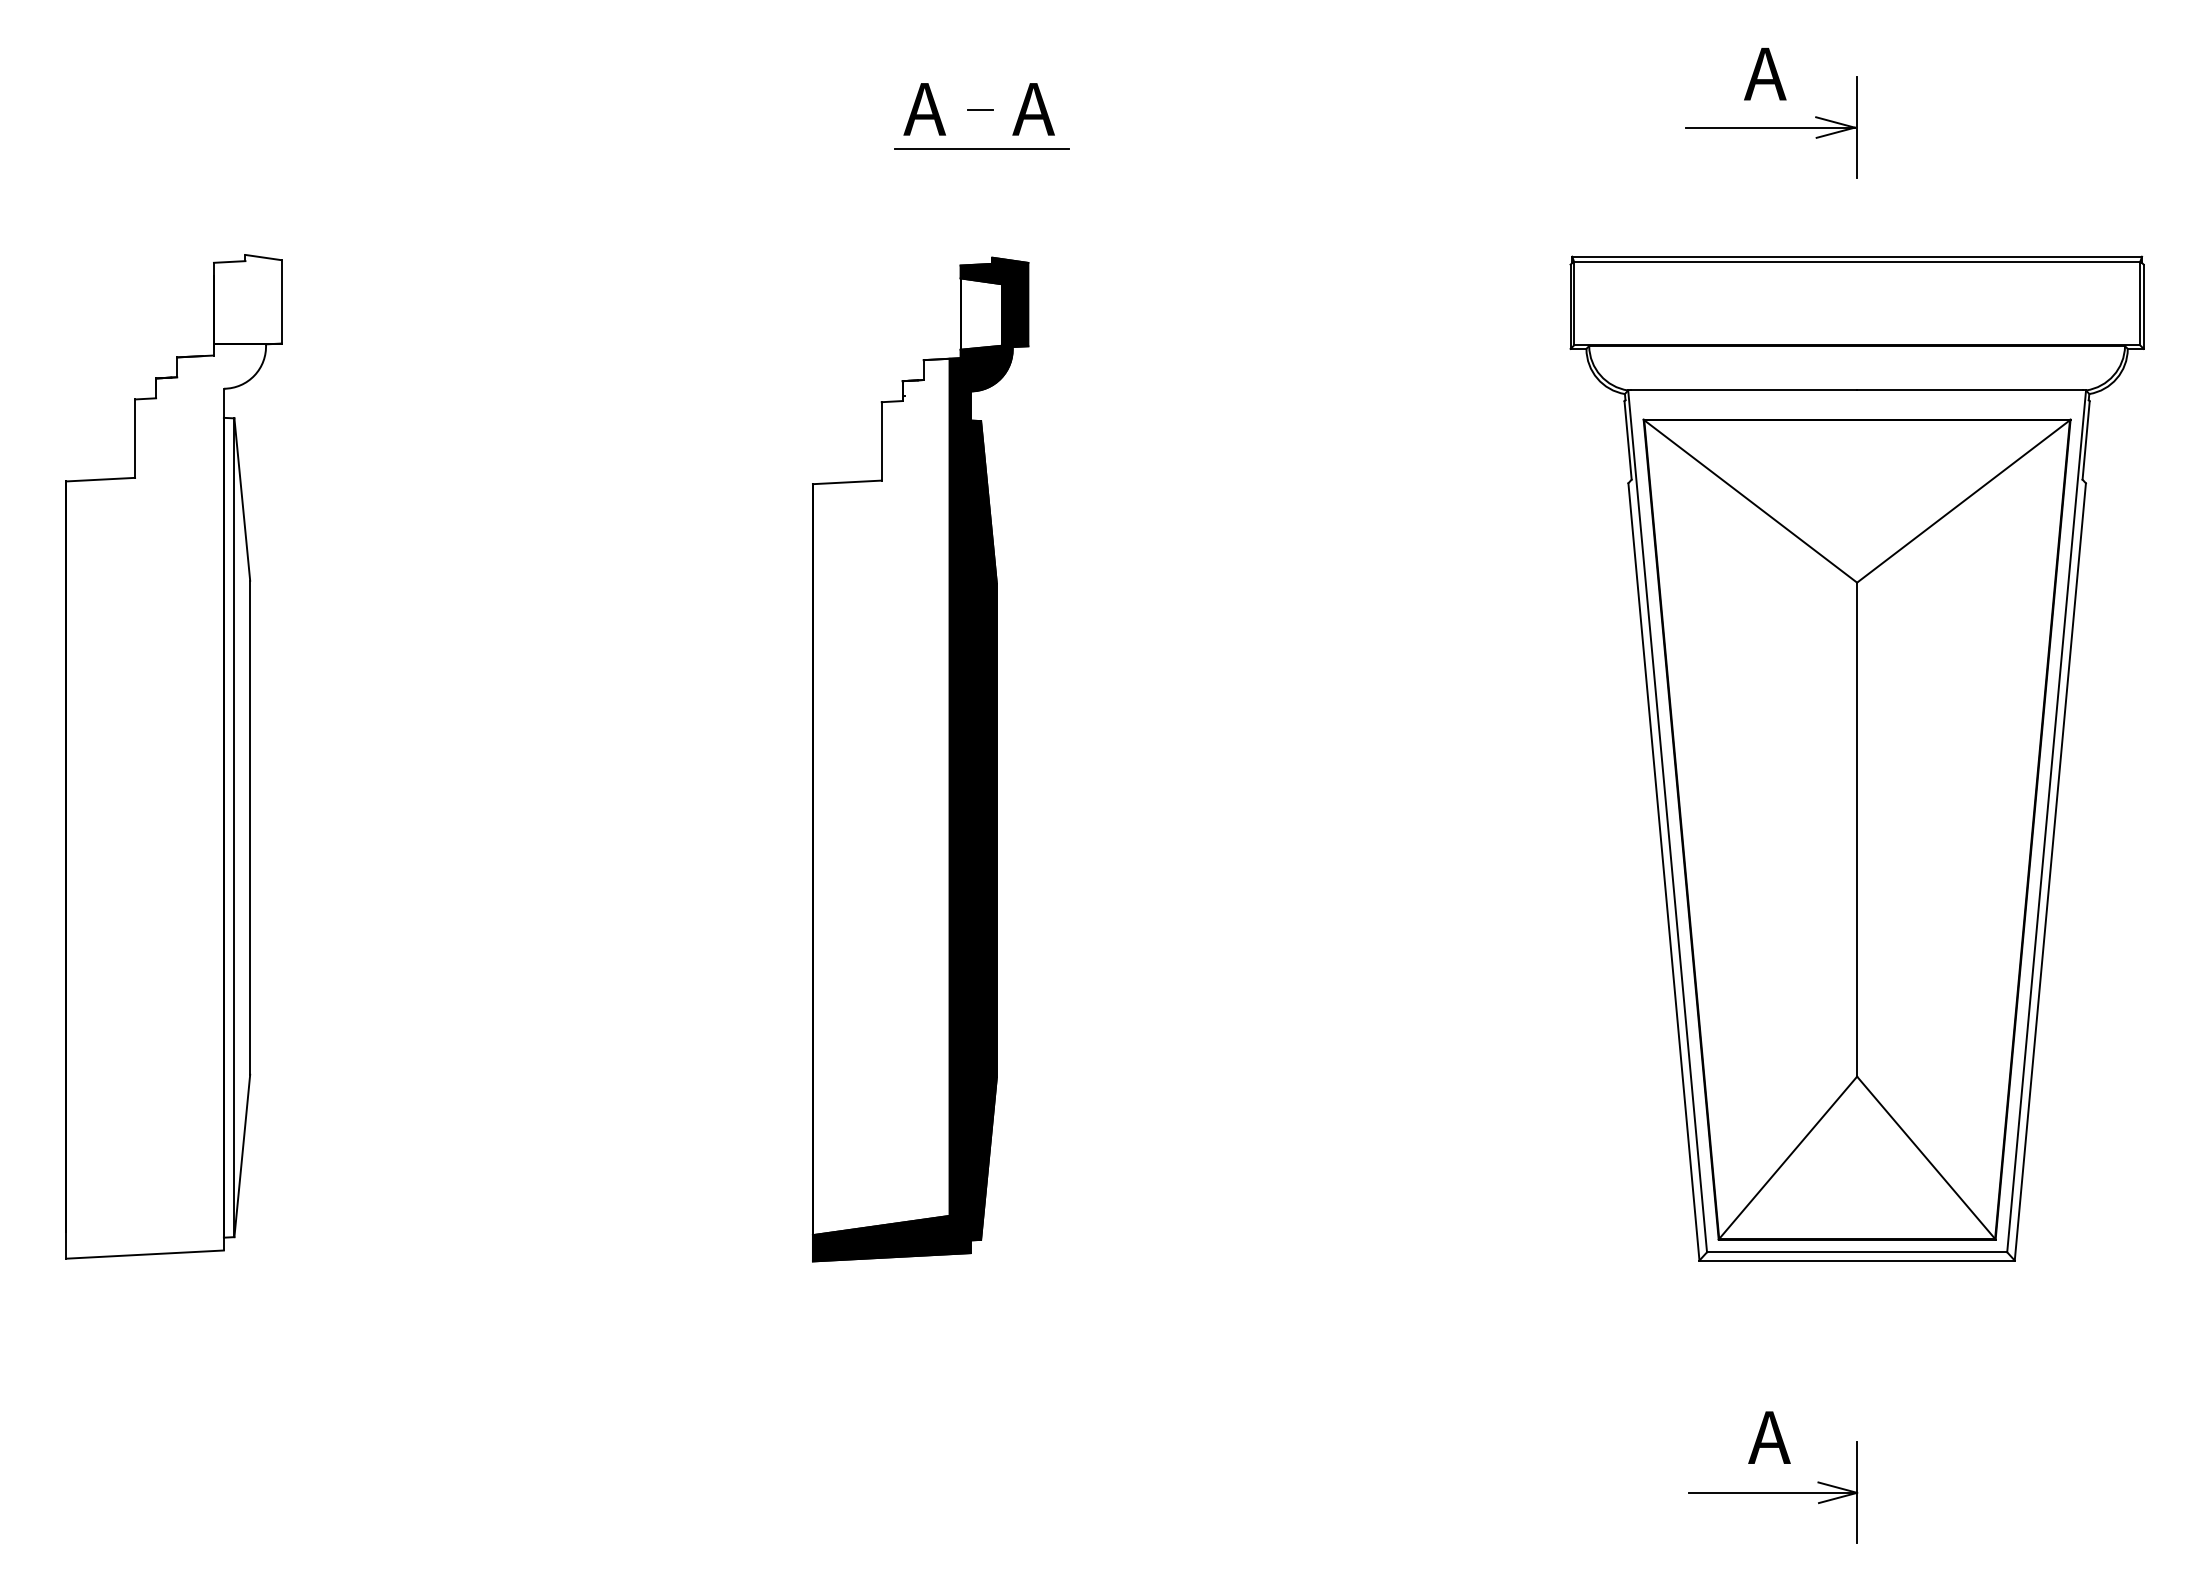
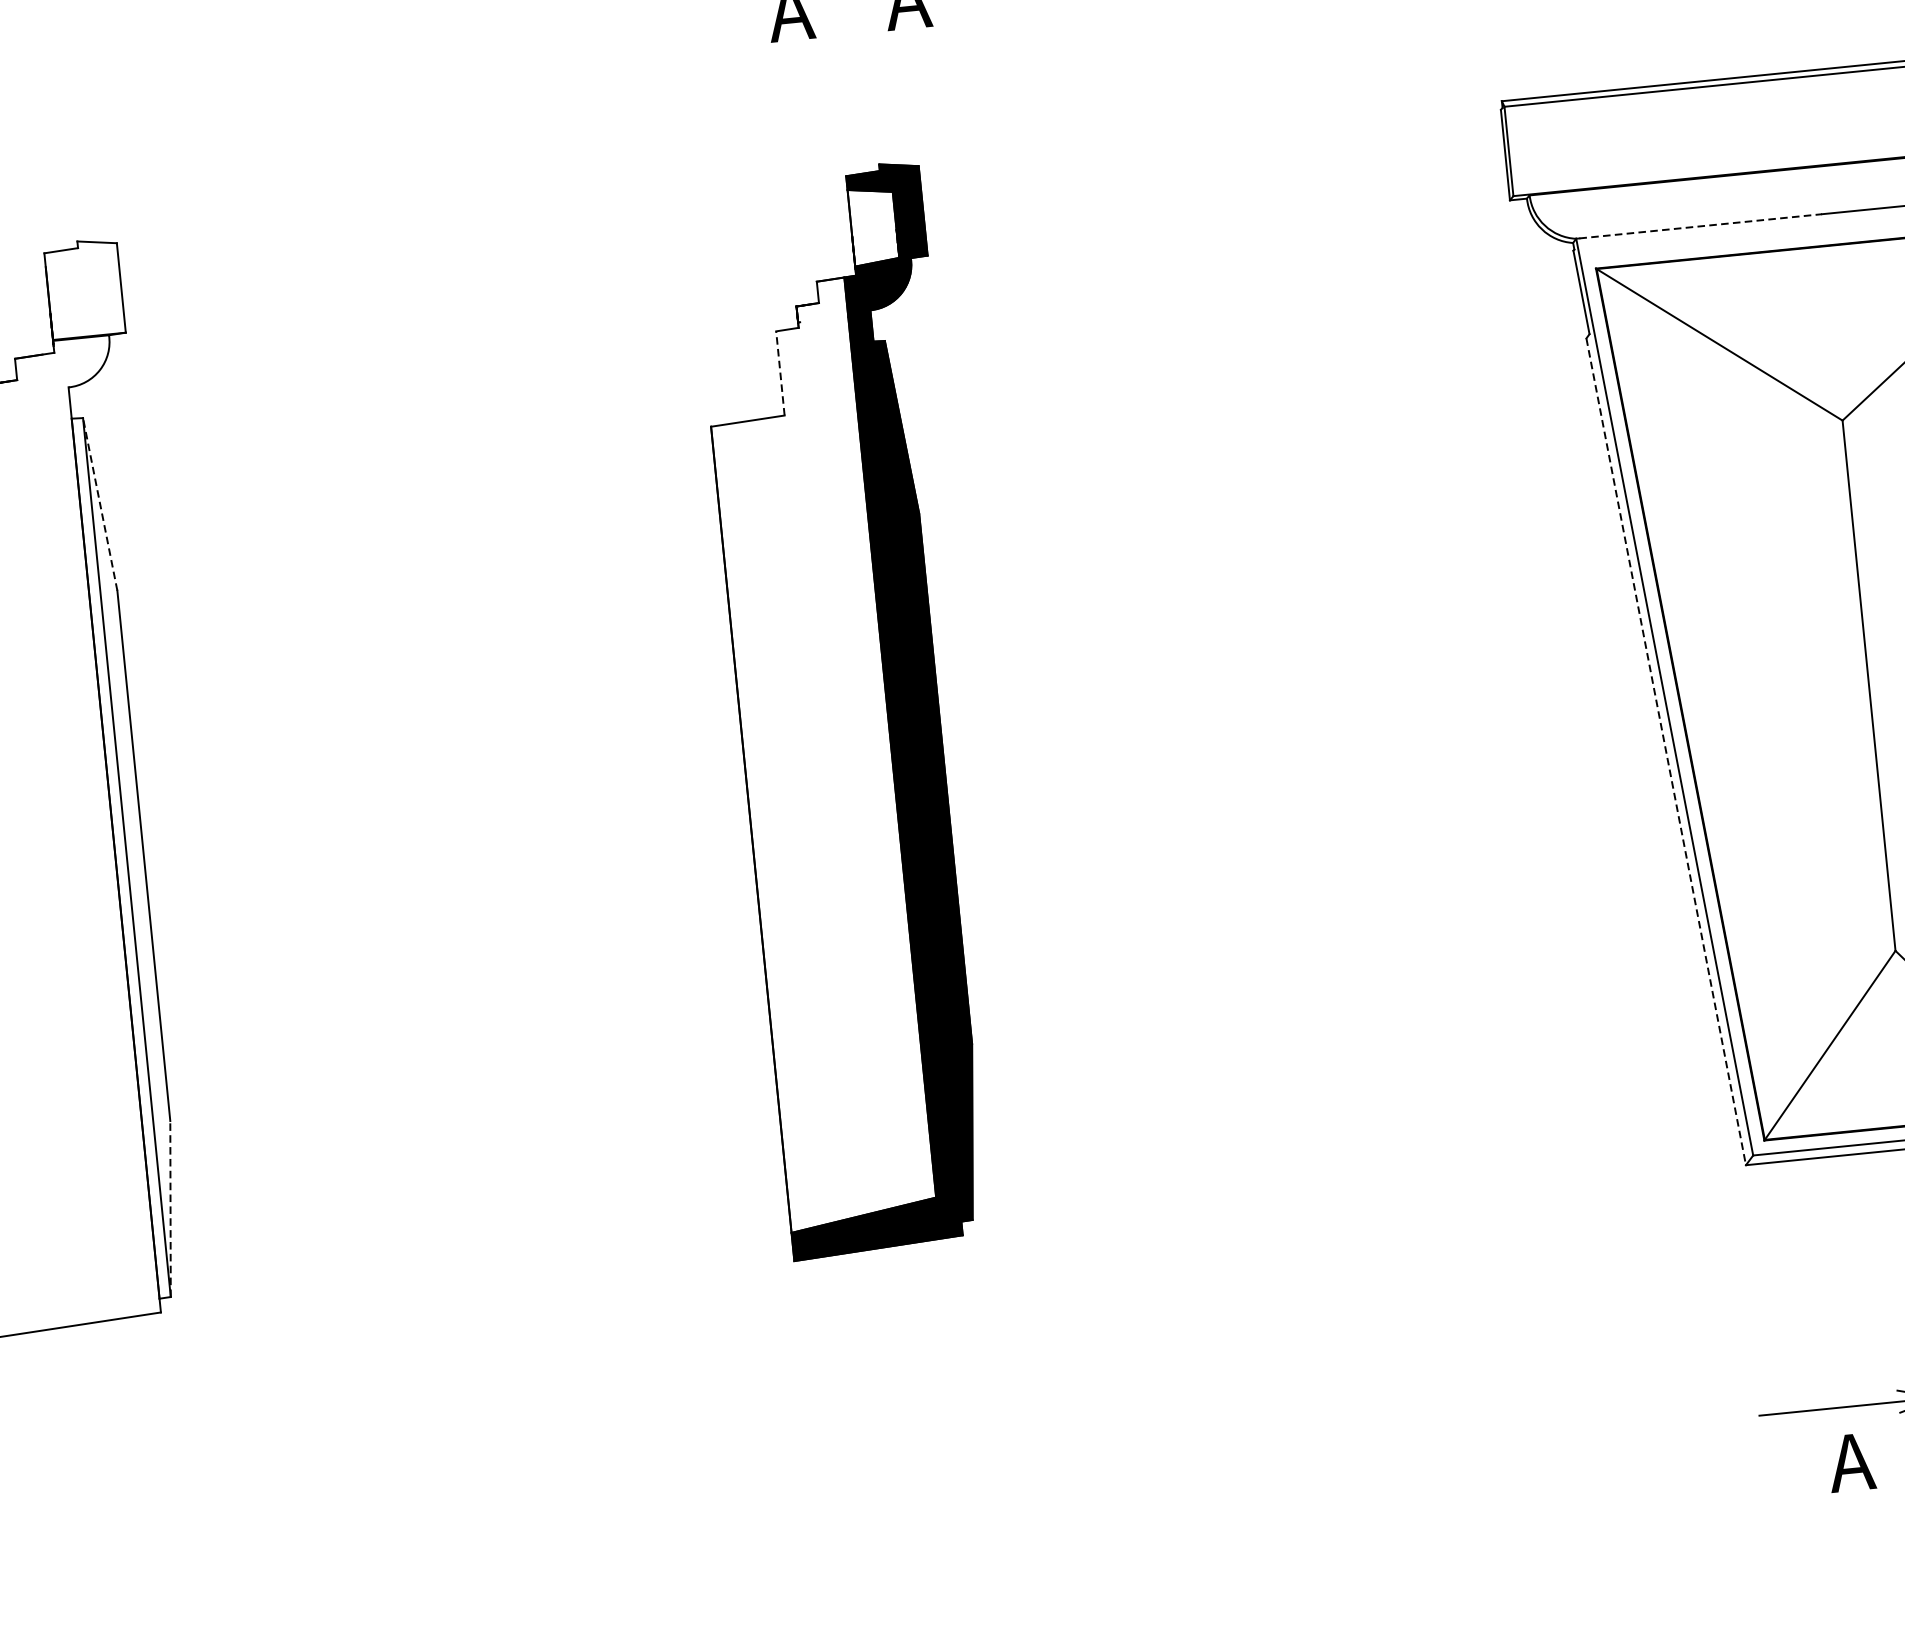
line: (980, 109) -> (850, 6), removed
line: (982, 148) -> (857, 48), removed
line: (1744, 390) -> (1701, 226), solid -> dashed
line: (881, 440) -> (780, 372), solid -> dashed
line: (242, 499) -> (100, 504), solid -> dashed
line: (1663, 872) -> (1665, 752), solid -> dashed
line: (242, 1155) -> (170, 1208), solid -> dashed
text: (1769, 1437) -> (1851, 1462), moved

